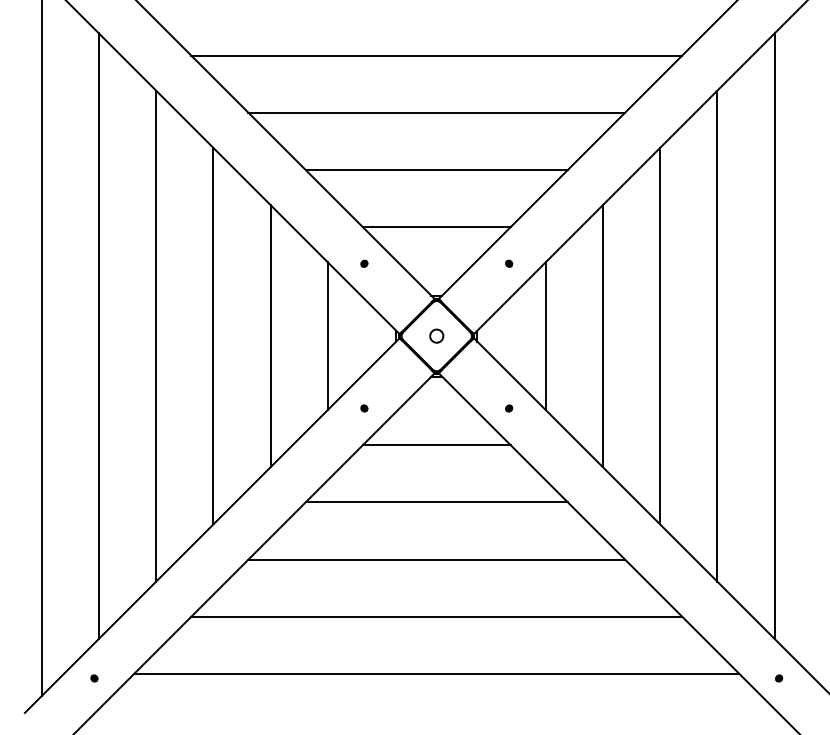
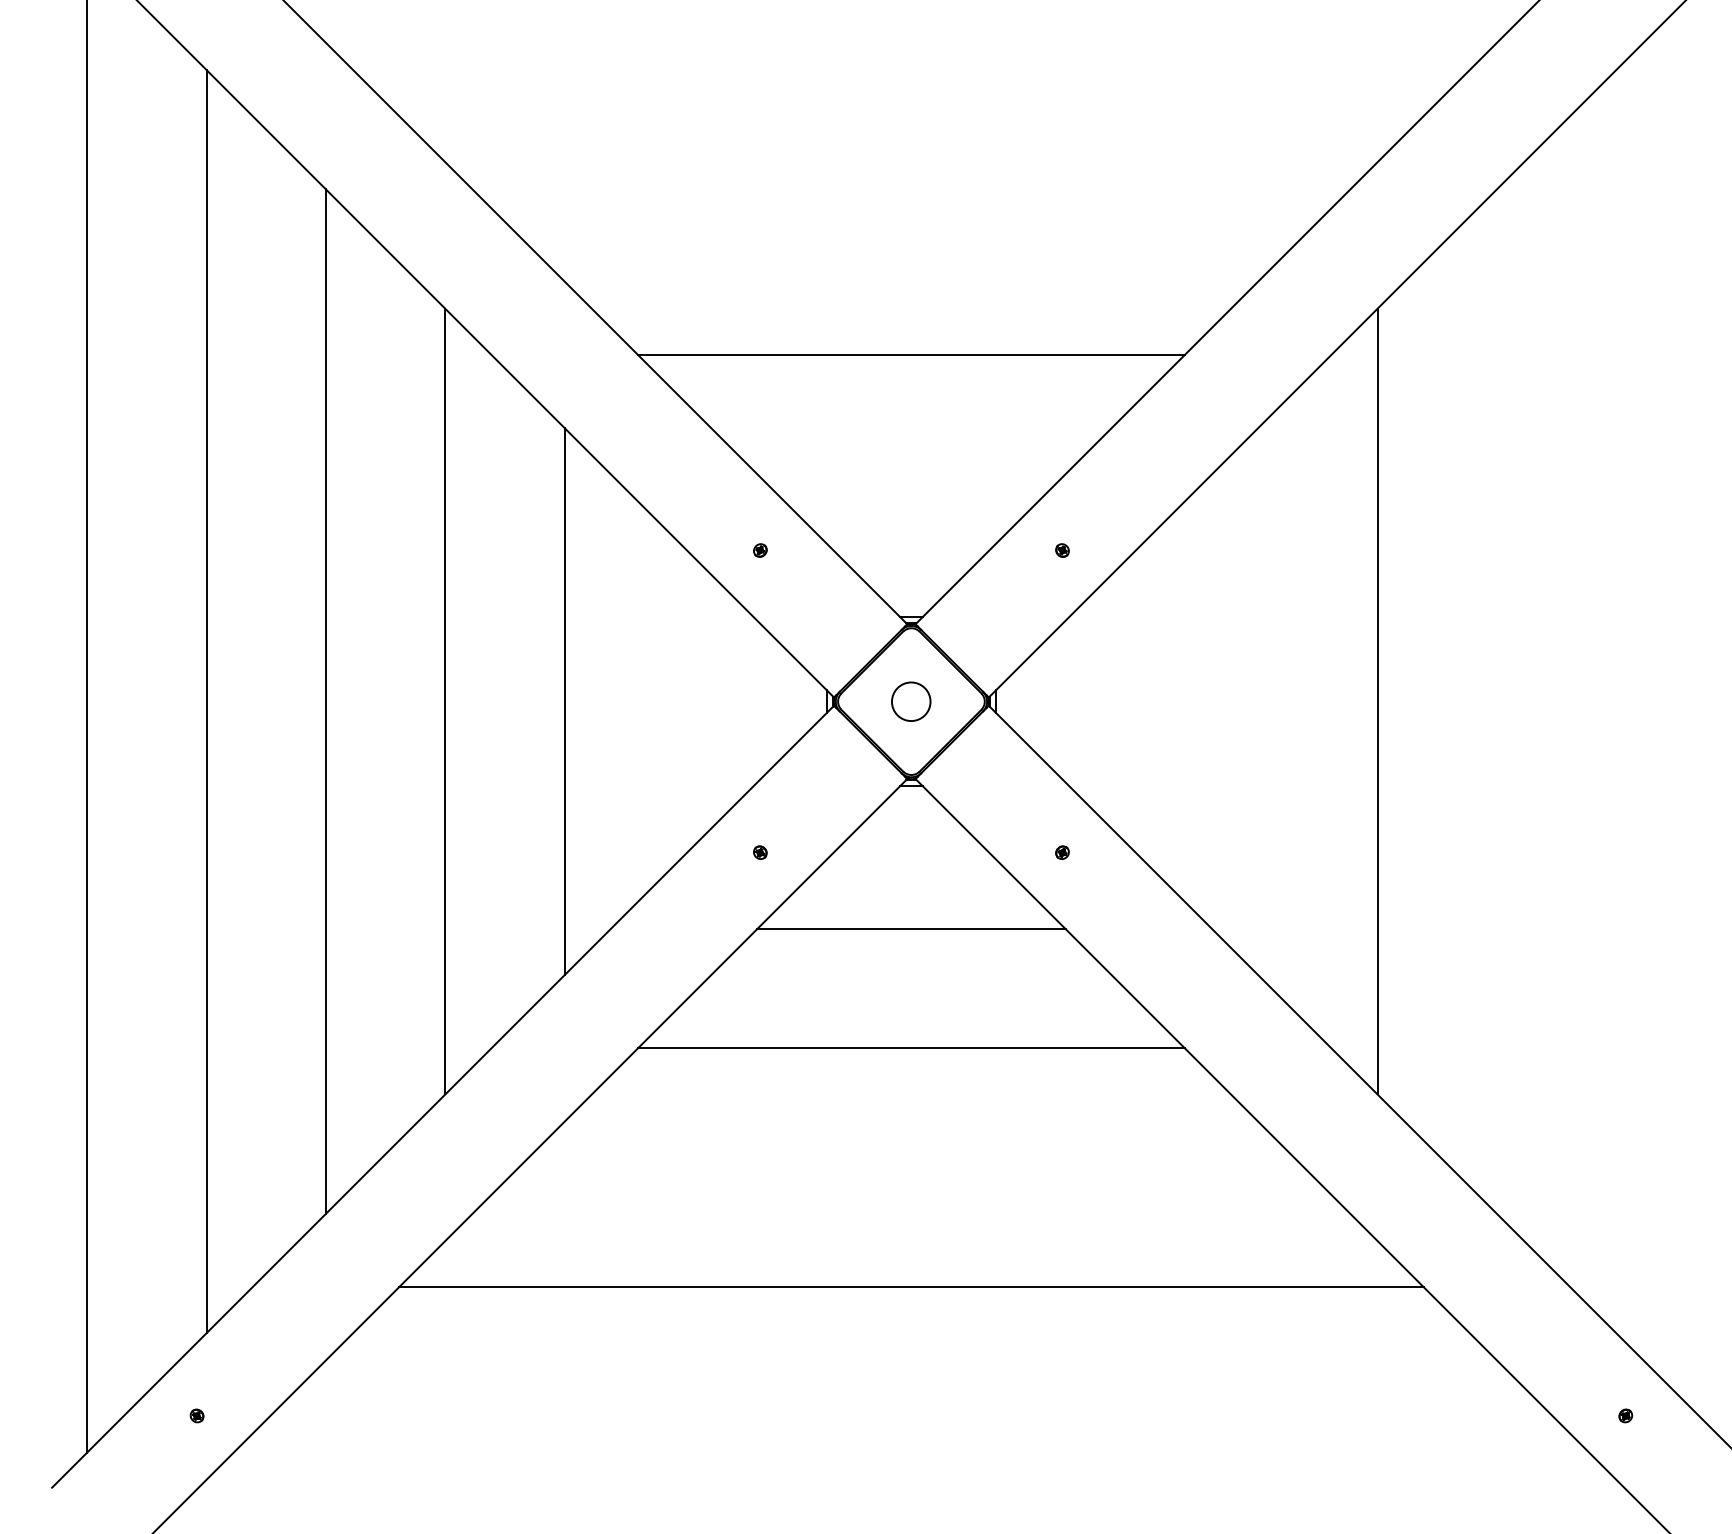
line: (436, 55) -> (910, 116), removed
line: (436, 112) -> (910, 234), removed
line: (436, 227) -> (910, 474), removed
circle: (436, 335) -> (910, 700), size x1.4
line: (717, 335) -> (1497, 700), removed
line: (774, 335) -> (1616, 700), removed
line: (327, 336) -> (683, 702), removed
line: (545, 336) -> (1138, 702), removed
line: (602, 336) -> (1257, 702), removed
line: (436, 559) -> (910, 1167), removed
line: (436, 673) -> (910, 1405), removed

